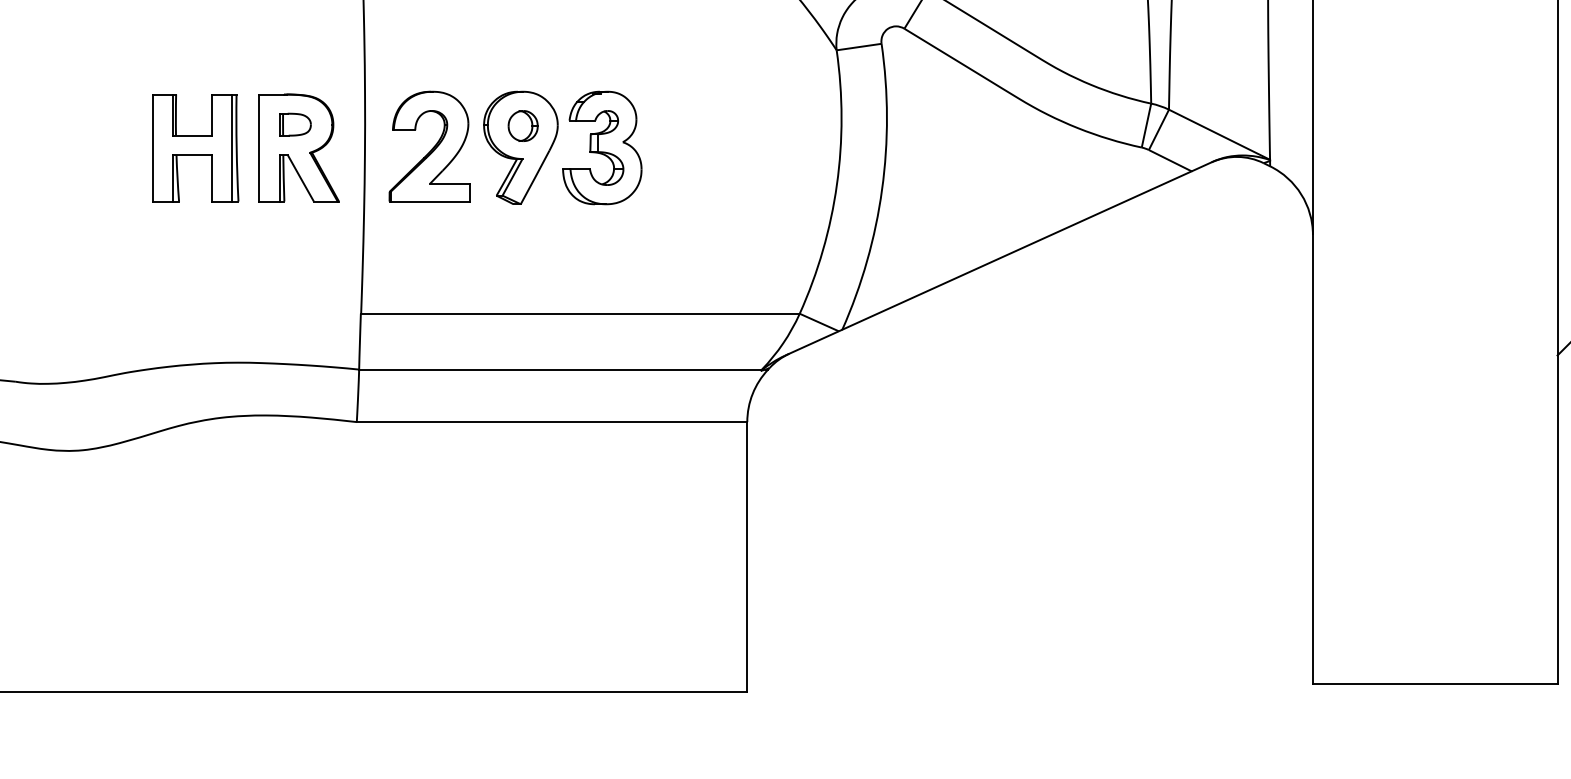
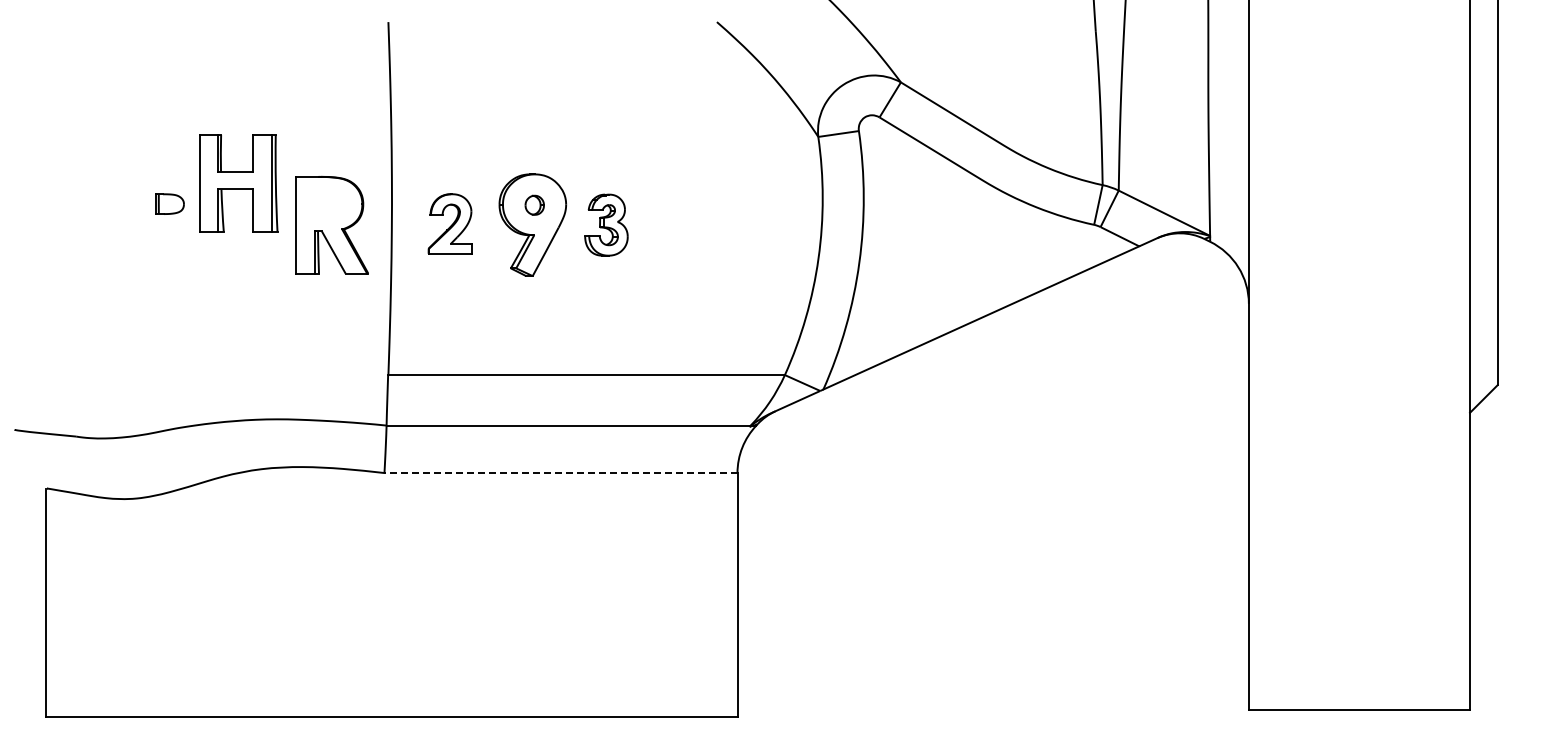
part: (294, 123) -> (169, 203), moved
part: (522, 125) -> (534, 204), size x0.7
part: (429, 146) -> (450, 223), size x0.6
part: (602, 147) -> (606, 224), size x0.6
part: (195, 148) -> (238, 183), moved
line: (551, 422) -> (560, 473), solid -> dashed

